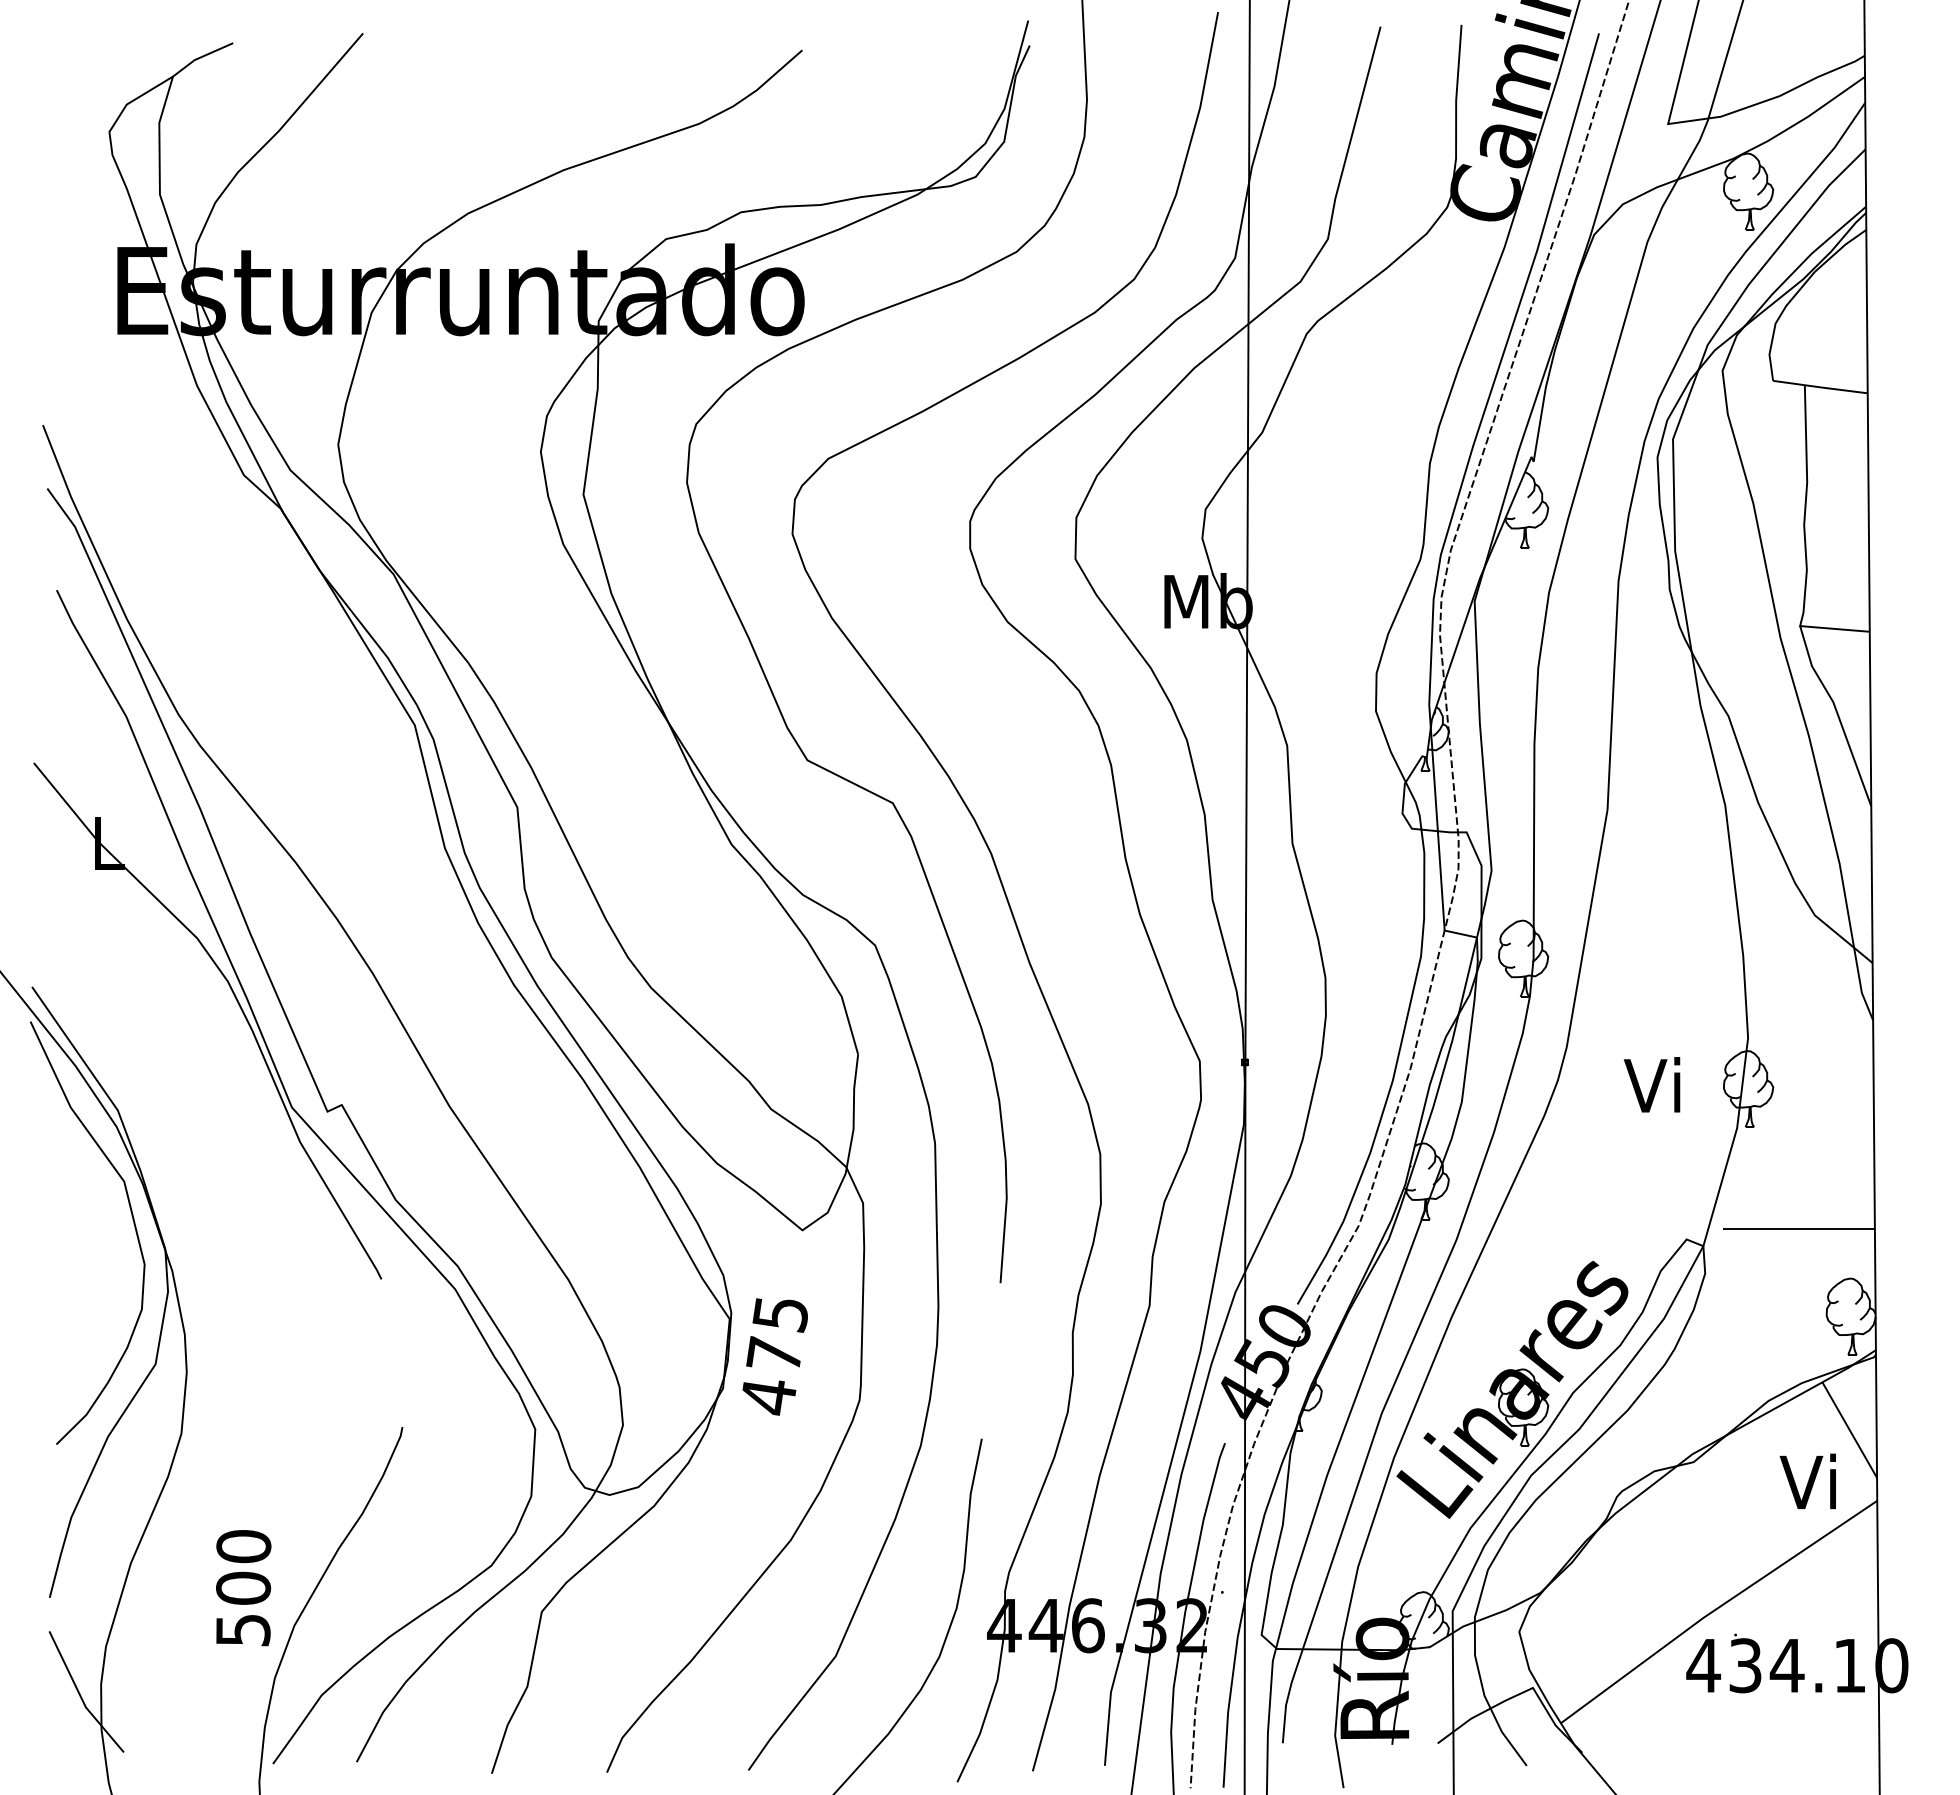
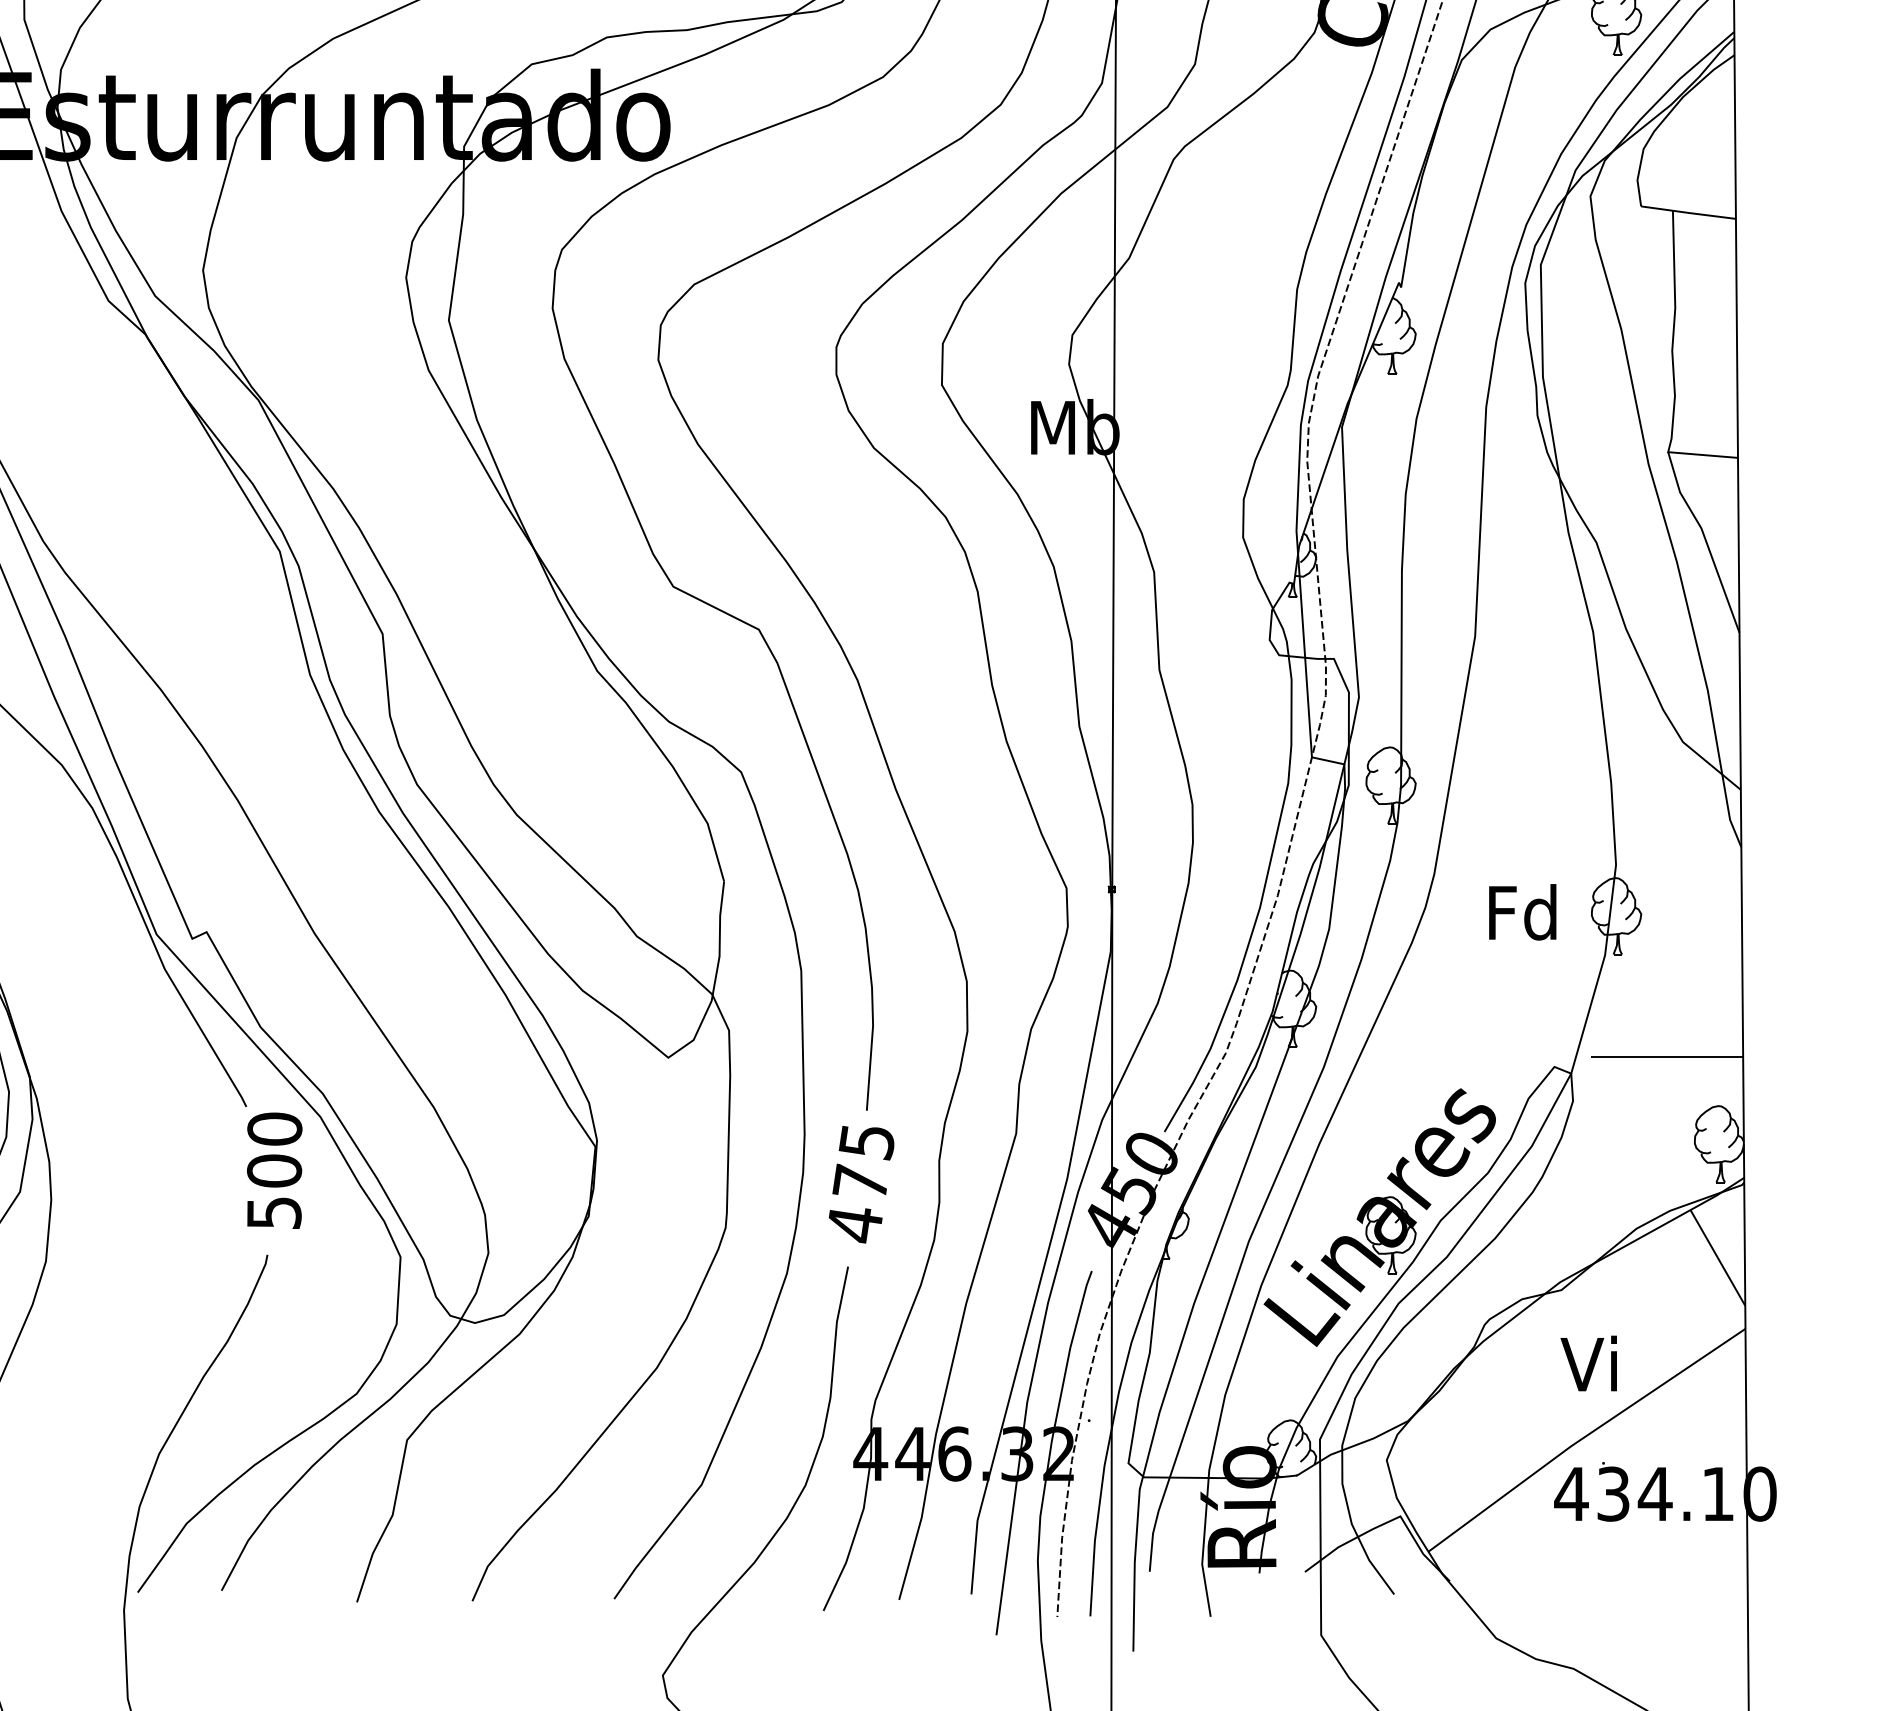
text: (1654, 1085) -> (1522, 912), Vi -> Fd
text: (774, 1356) -> (860, 1184), moved
text: (1807, 1481) -> (1588, 1363), moved
text: (243, 1588) -> (274, 1171), moved

